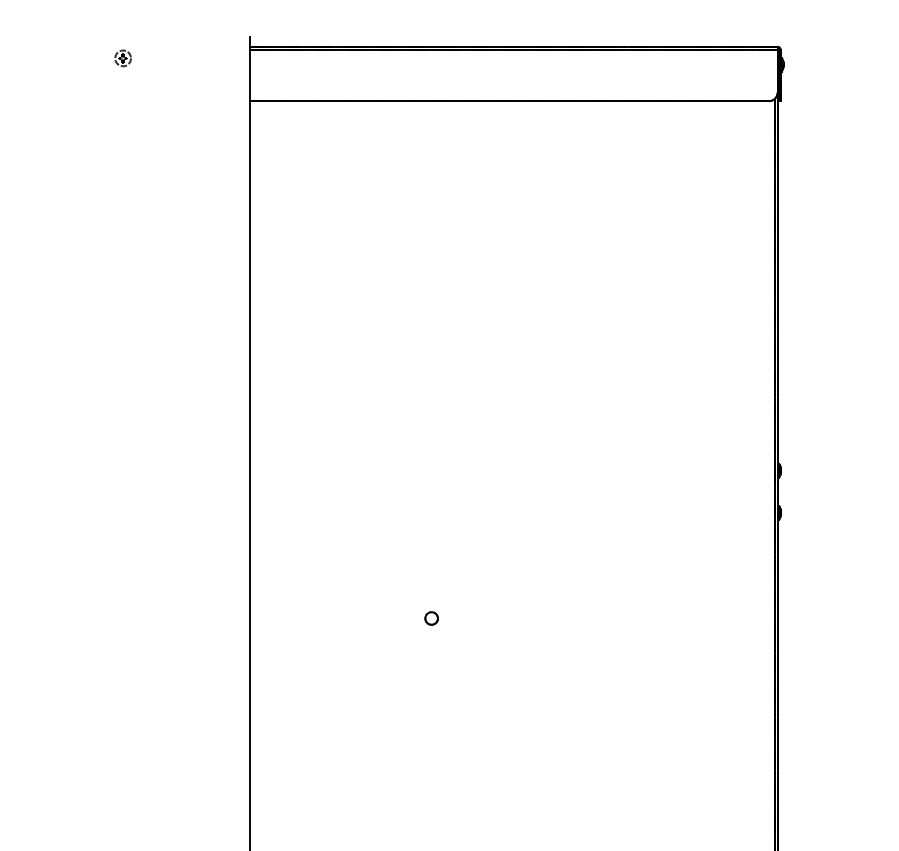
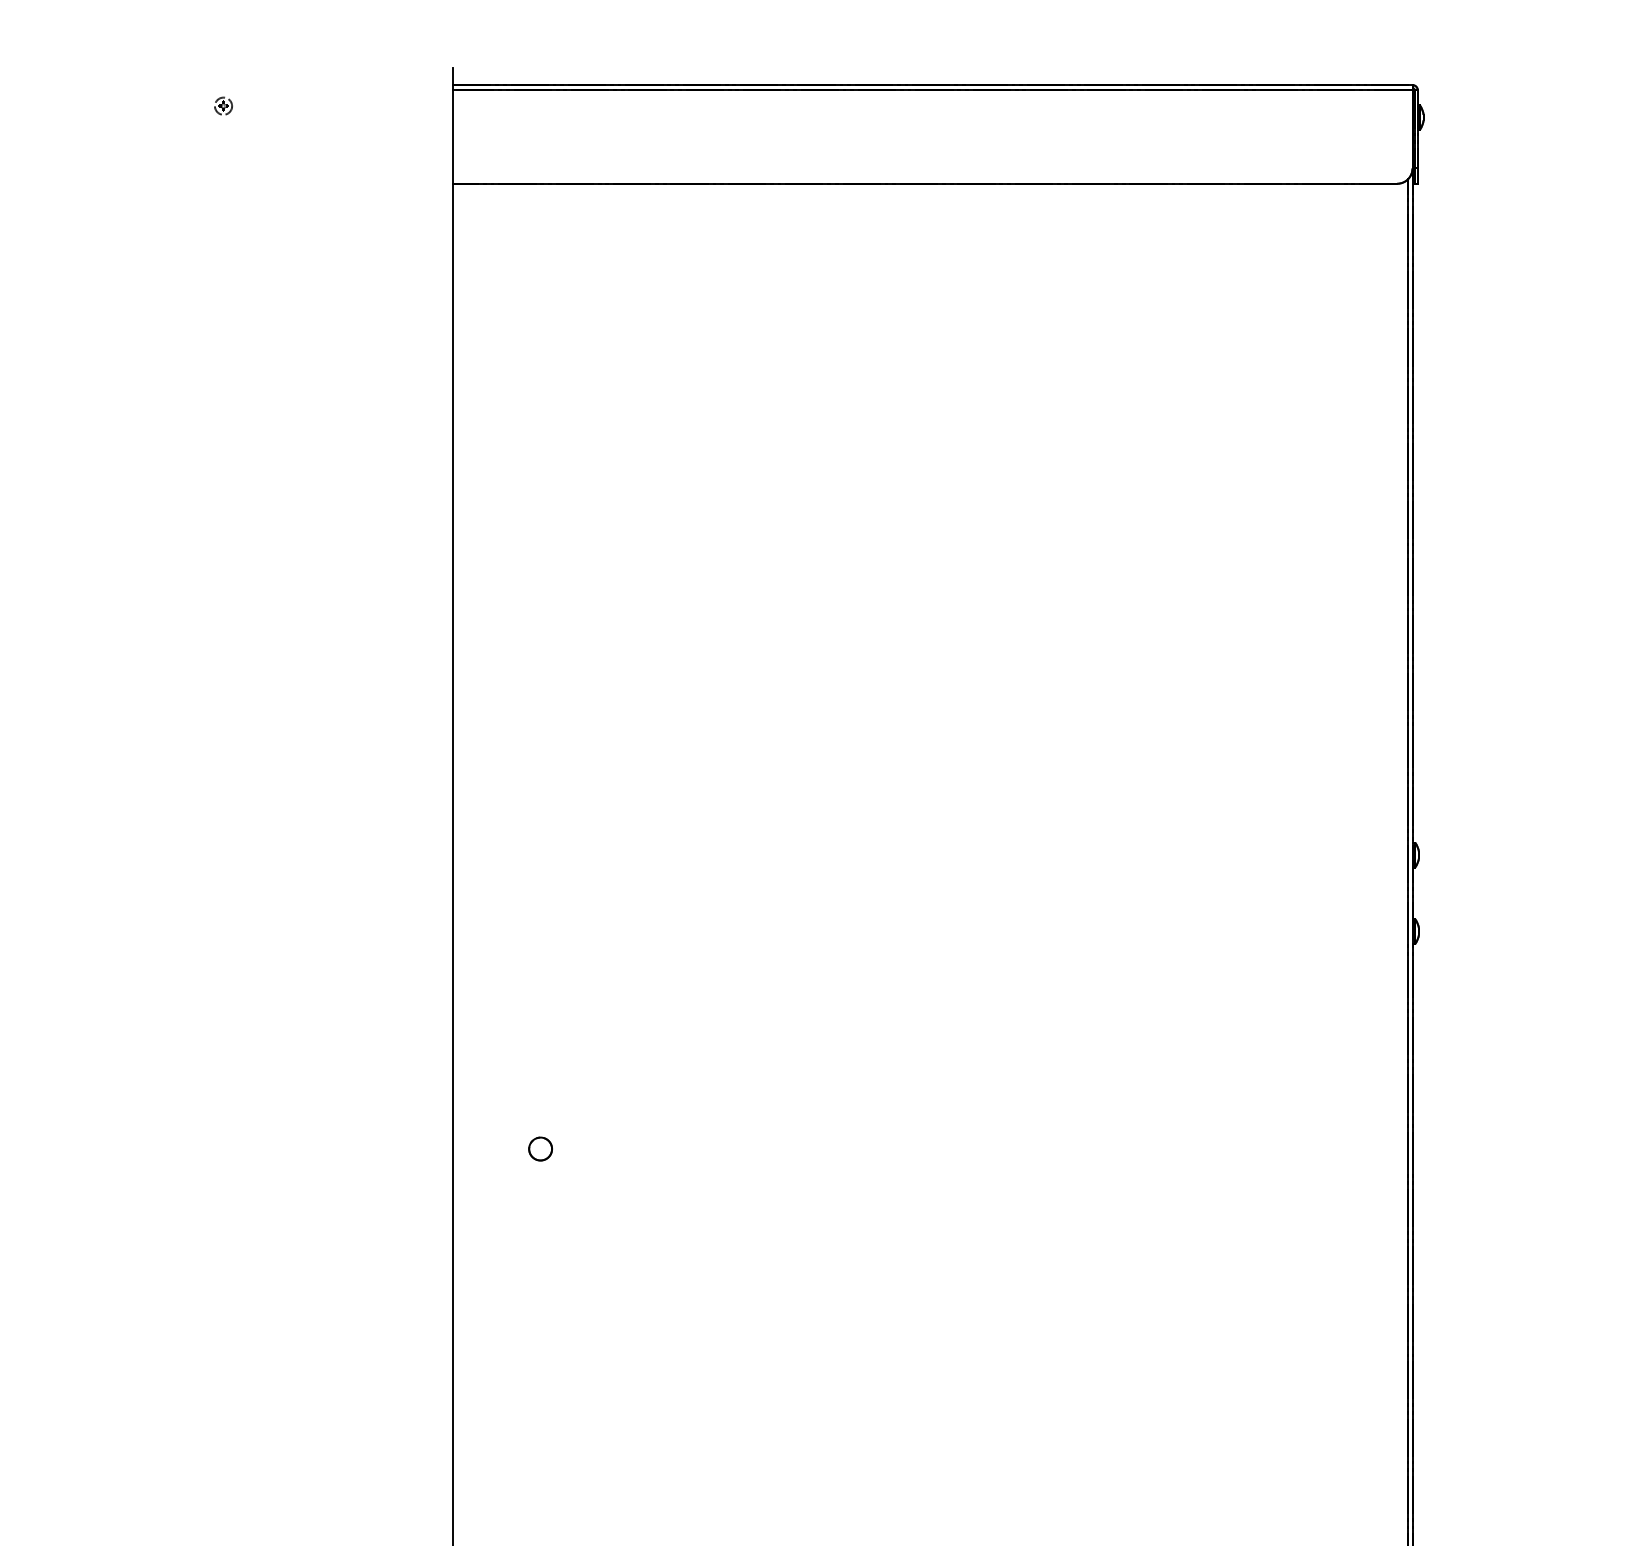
part: (122, 58) -> (222, 106), size x0.6
circle: (431, 618) -> (540, 1149), moved

